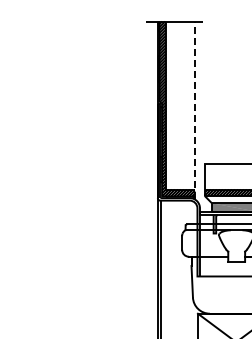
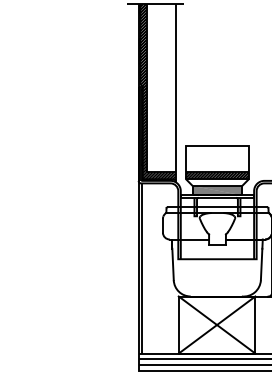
line: (194, 110) -> (175, 93), dashed -> solid

